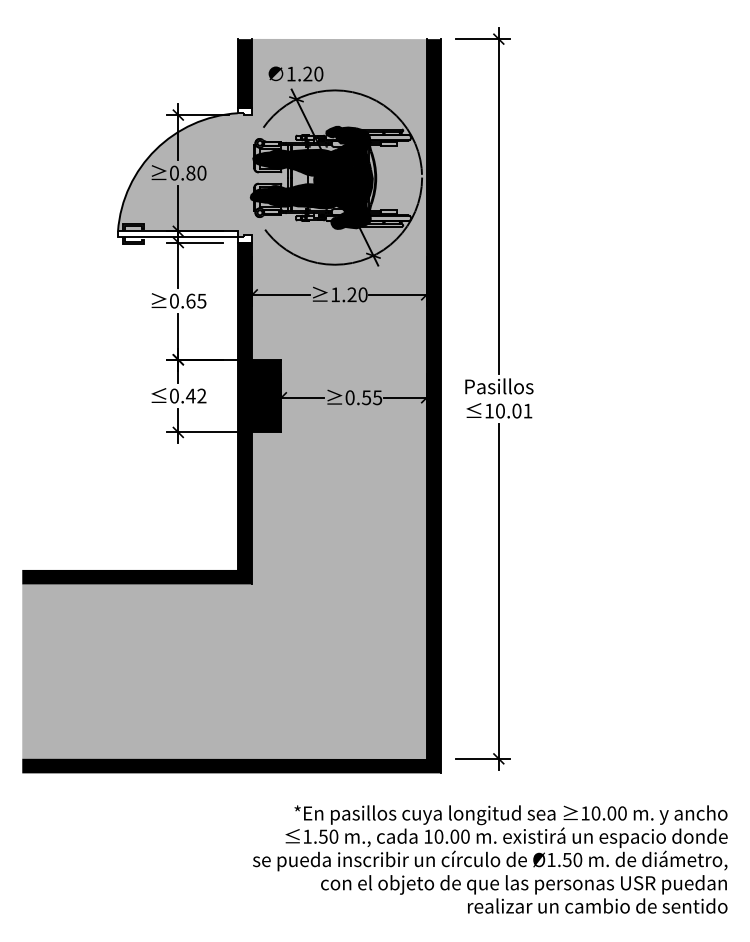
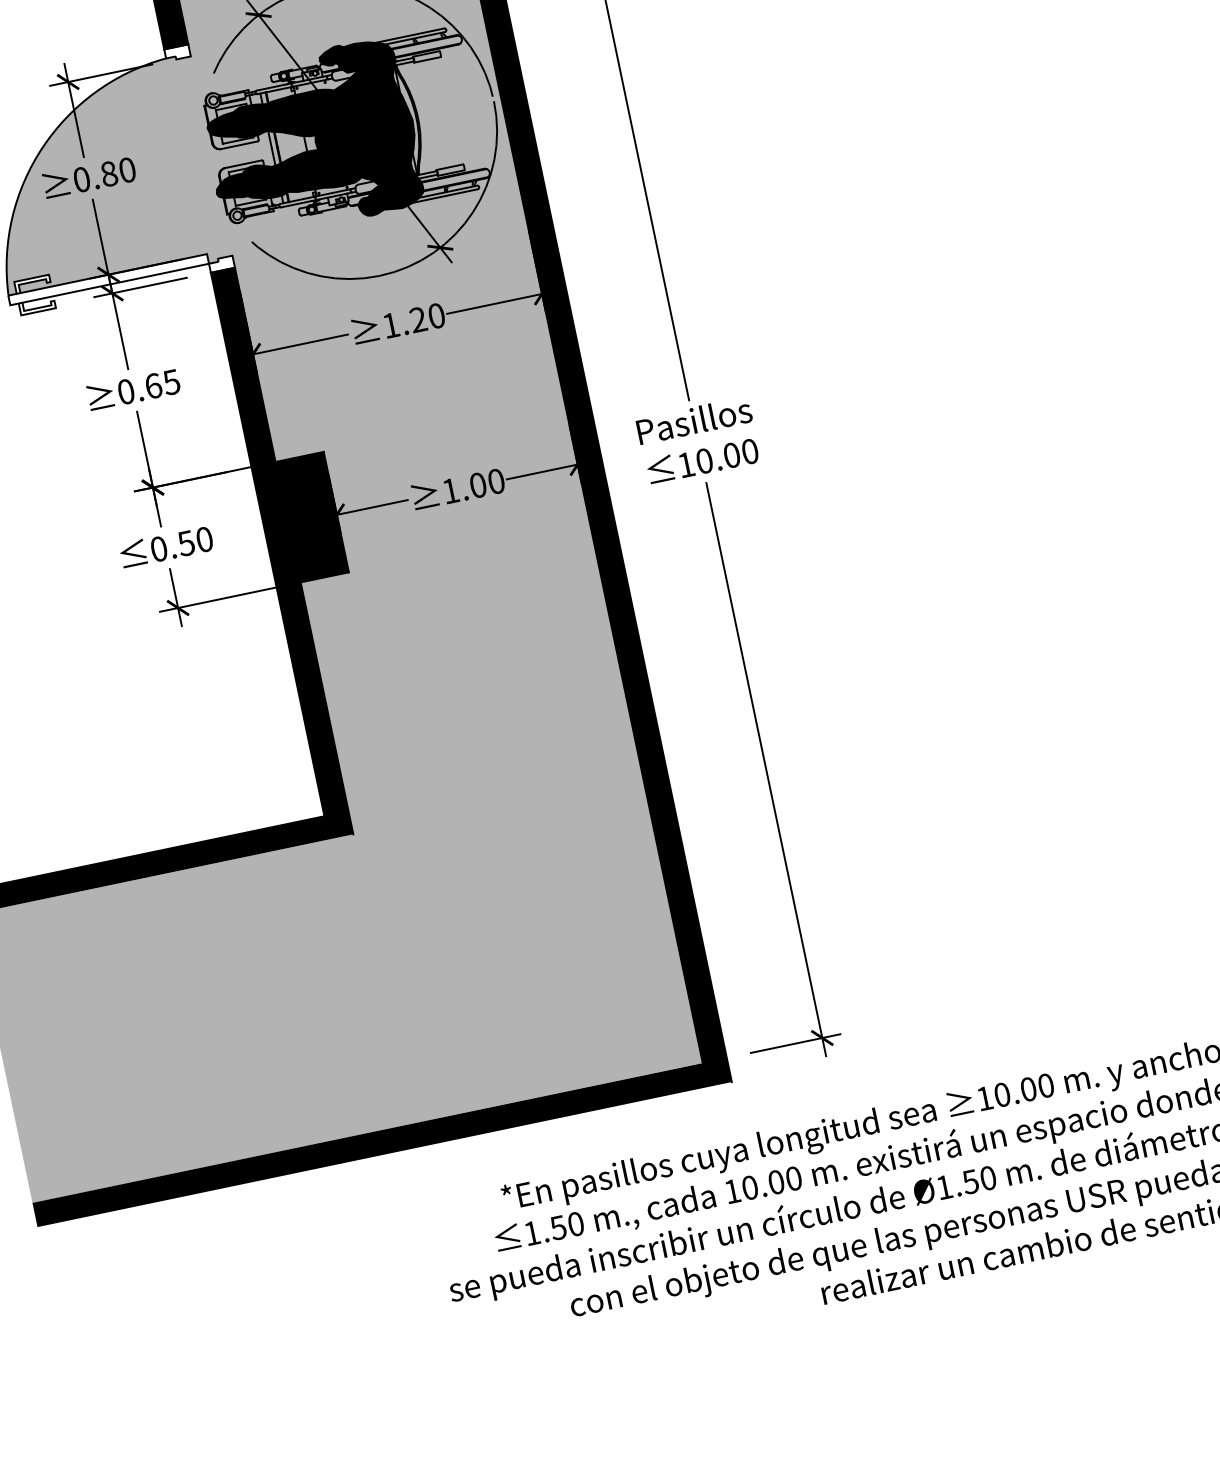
text: (195, 395) -> (193, 540), 0.42 -> 0.50
text: (363, 397) -> (472, 486), 0.55 -> 1.00
text: (527, 410) -> (749, 450), 10.01 -> 10.00

